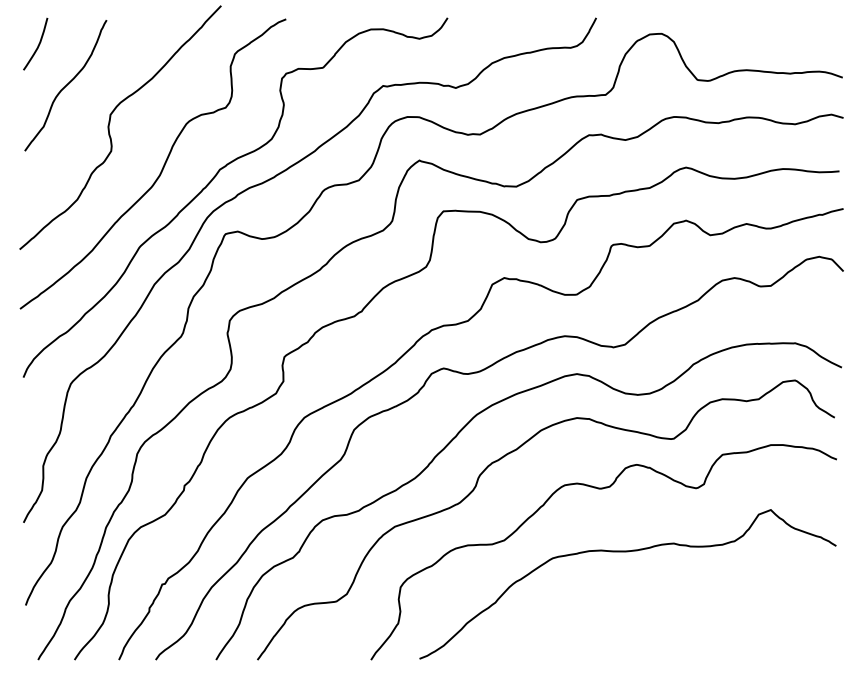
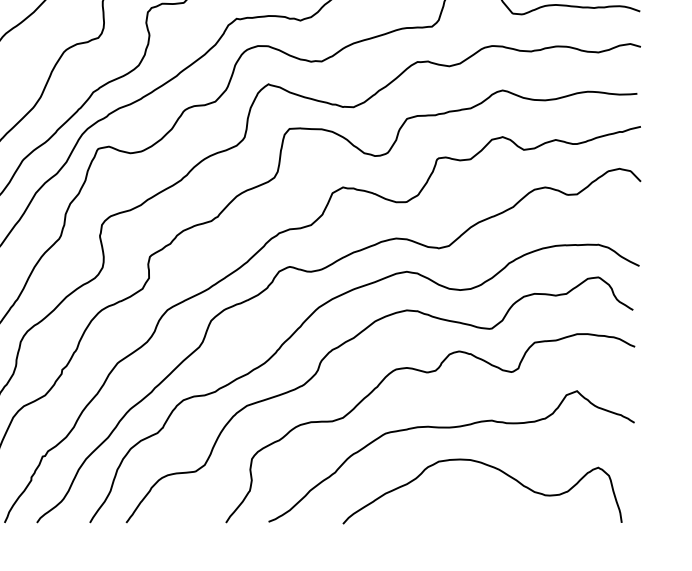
curve: (671, 596) -> (489, 467), added

